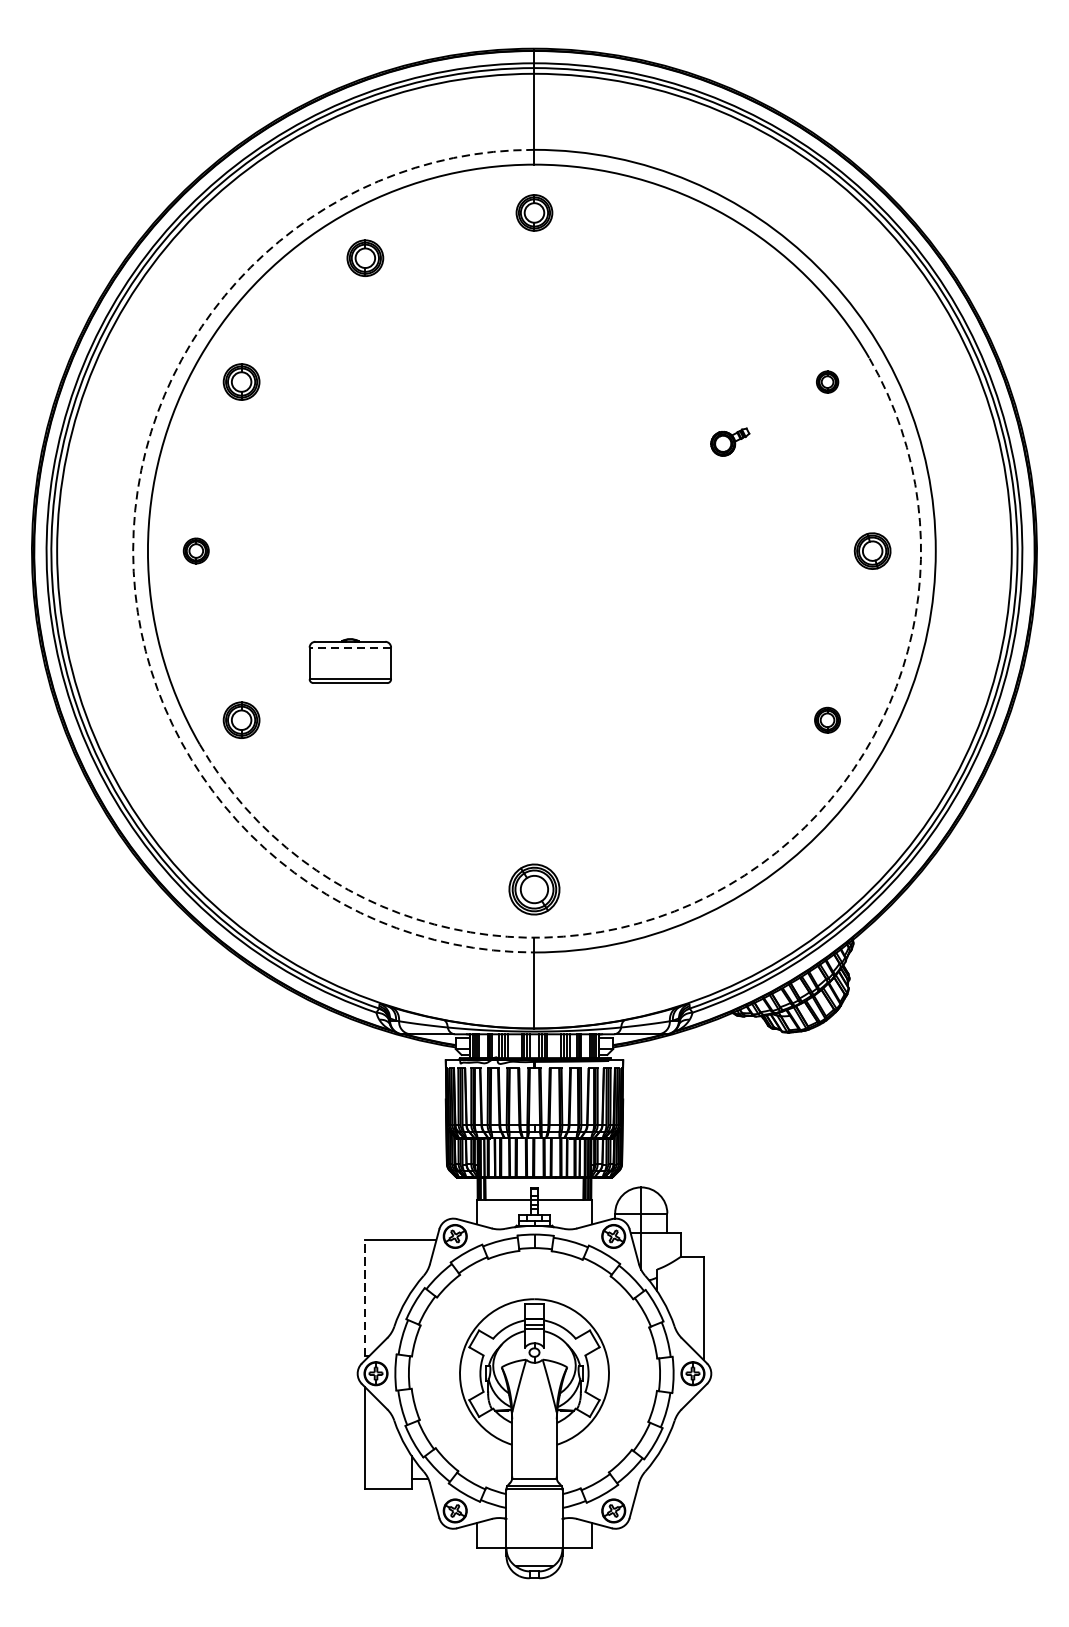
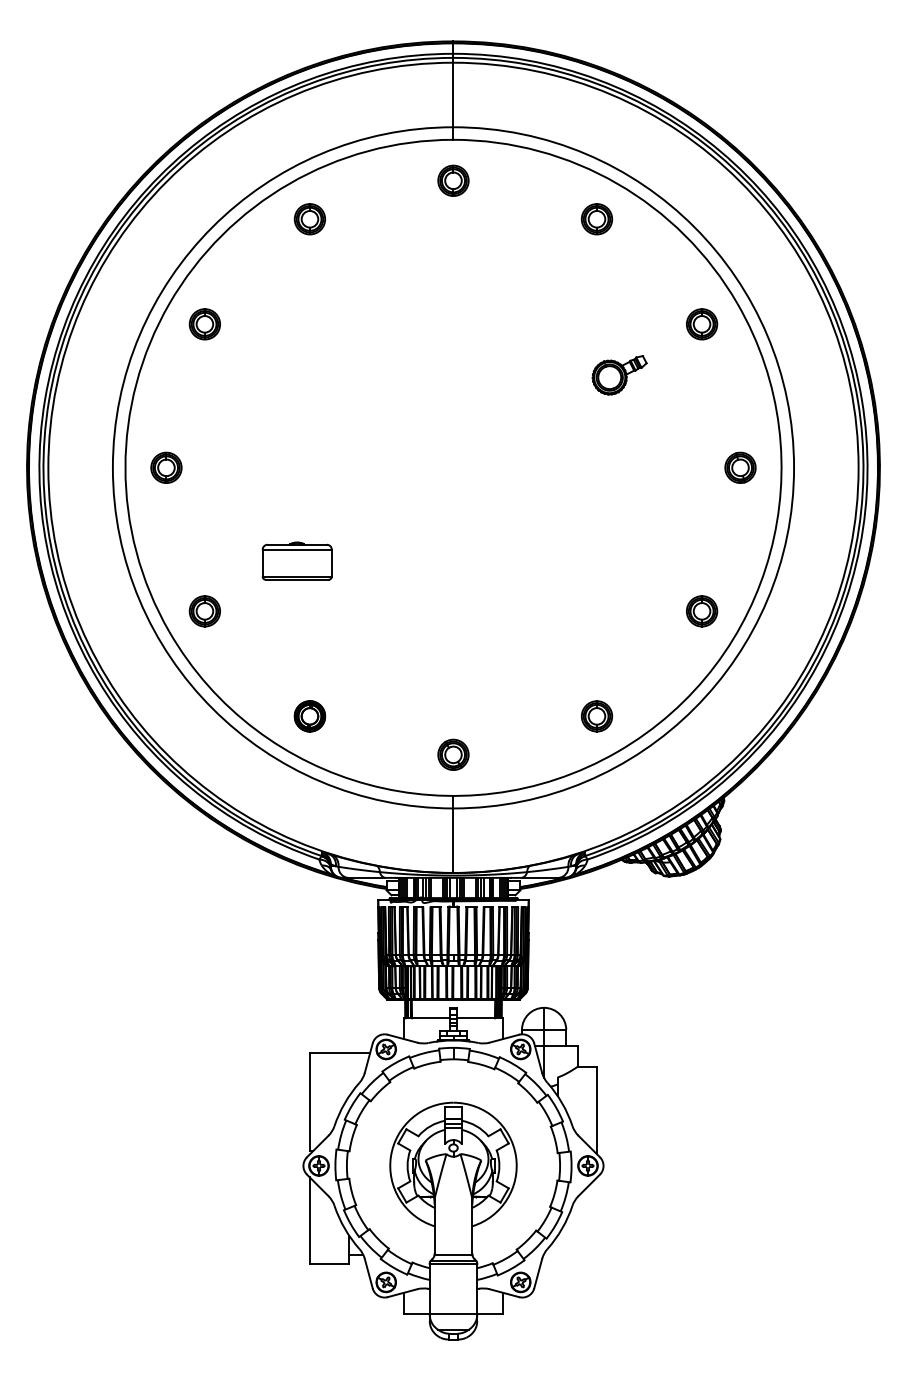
part: (702, 258) -> (596, 219), added
part: (827, 382) -> (702, 324), size x1.67
part: (730, 442) -> (619, 375), size x1.67
arc: (132, 550) -> (112, 467), dashed -> solid
part: (196, 550) -> (166, 467), size x1.43
line: (350, 647) -> (297, 549), dashed -> solid
part: (827, 720) -> (702, 611), size x1.43
part: (364, 844) -> (309, 716), added
part: (702, 844) -> (596, 716), added
arc: (727, 885) -> (617, 751), dashed -> solid
part: (534, 888) -> (453, 754), size x0.71
line: (364, 1297) -> (309, 1101), dashed -> solid

